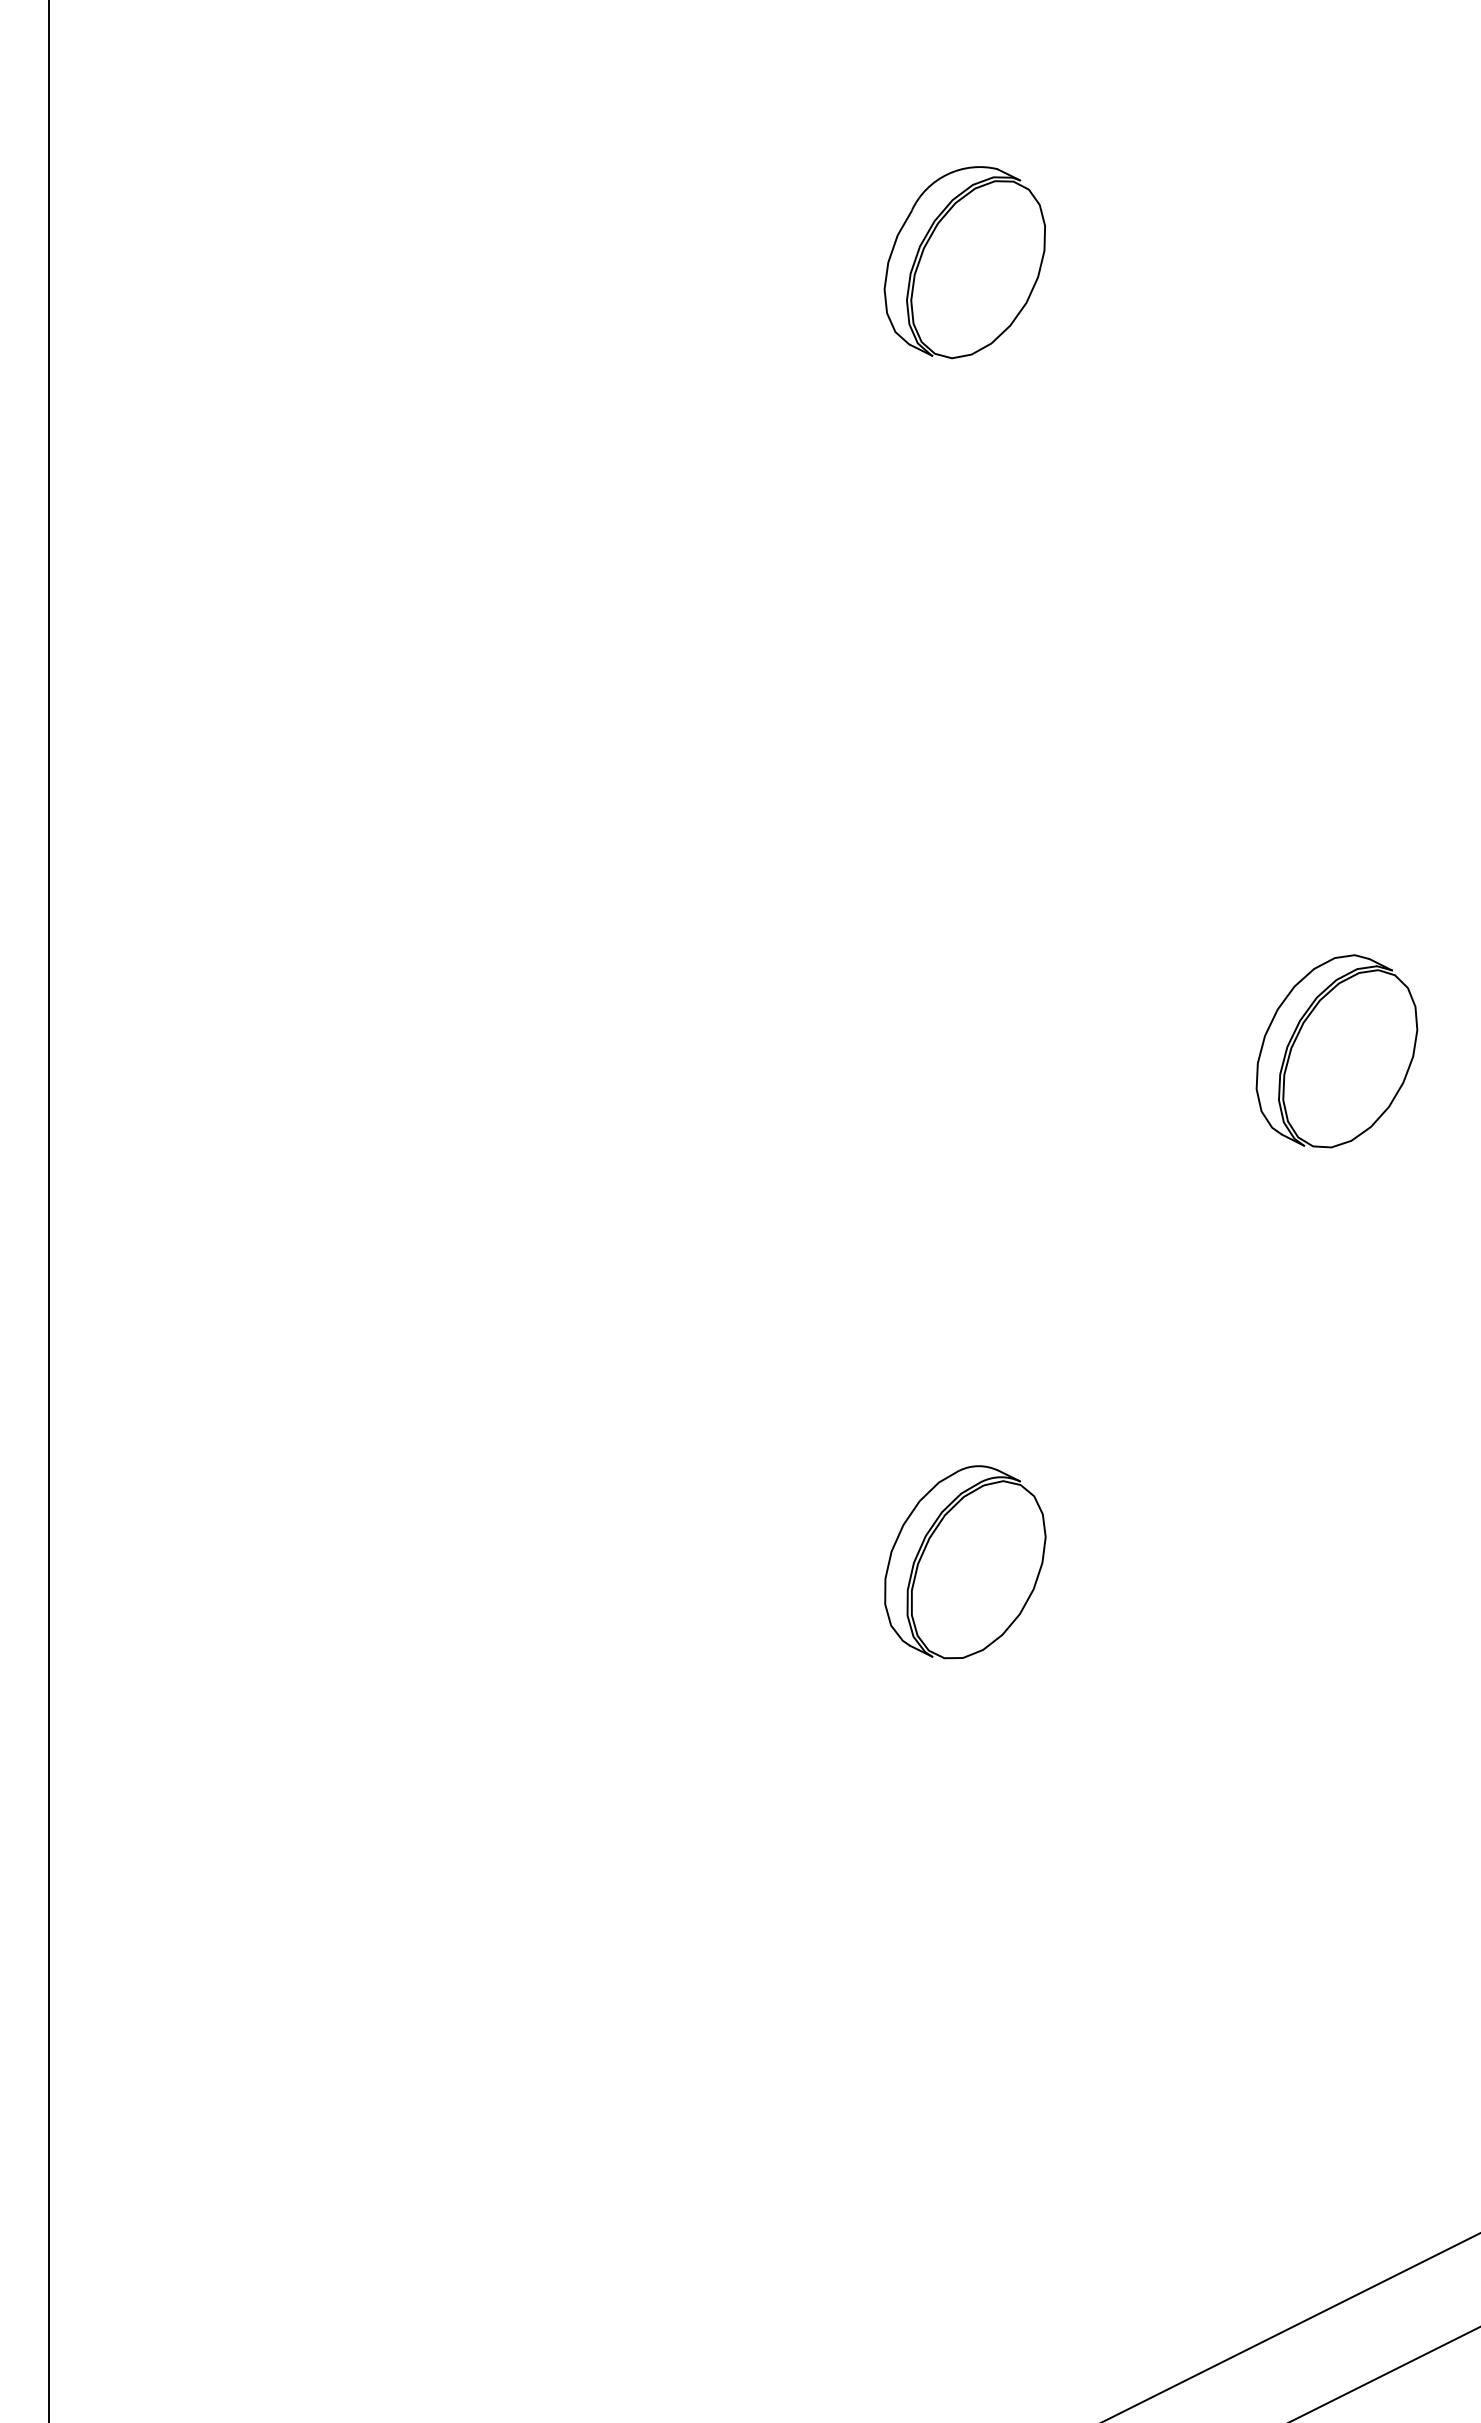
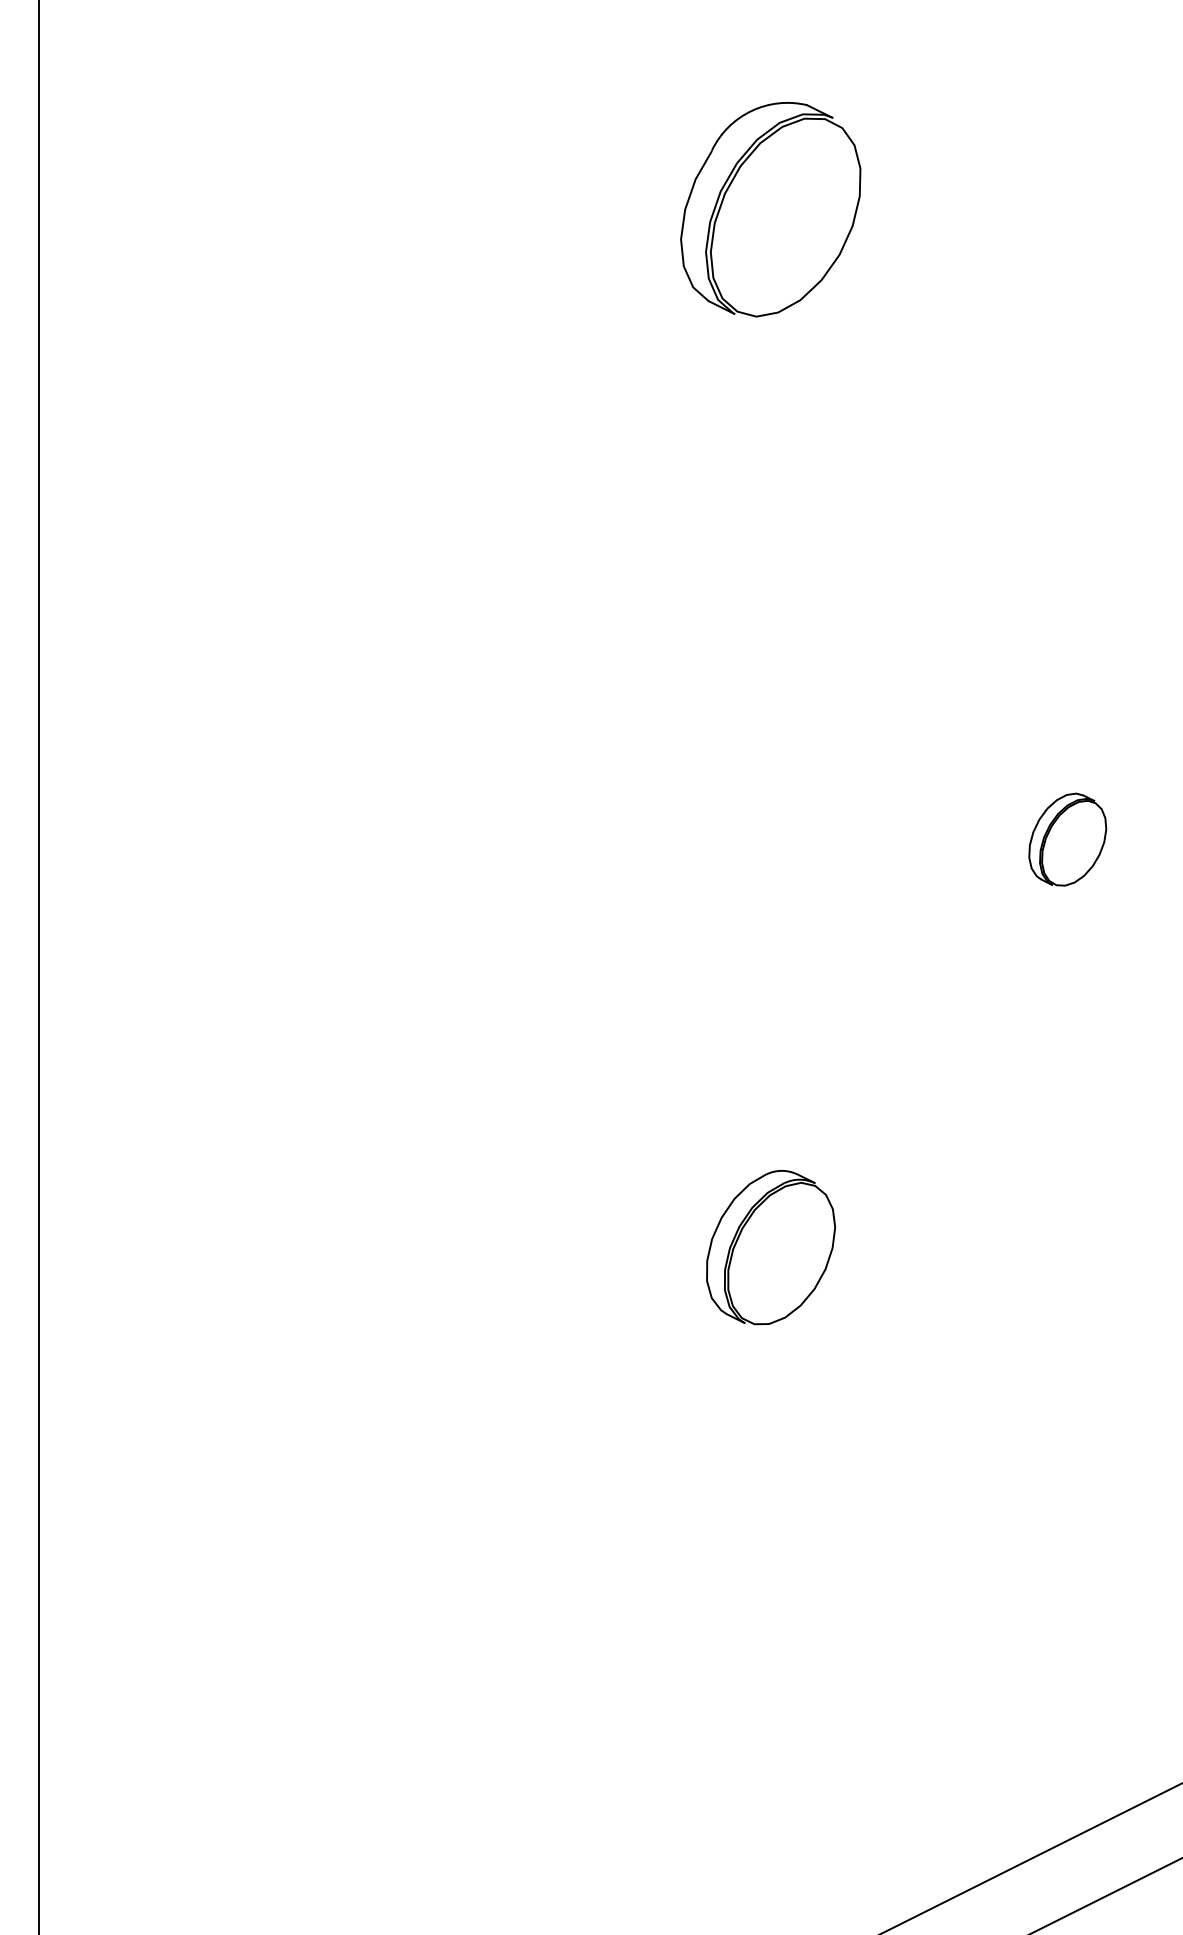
part: (964, 262) -> (770, 209), size x1.4
part: (1336, 1051) -> (1067, 839), size x0.6

